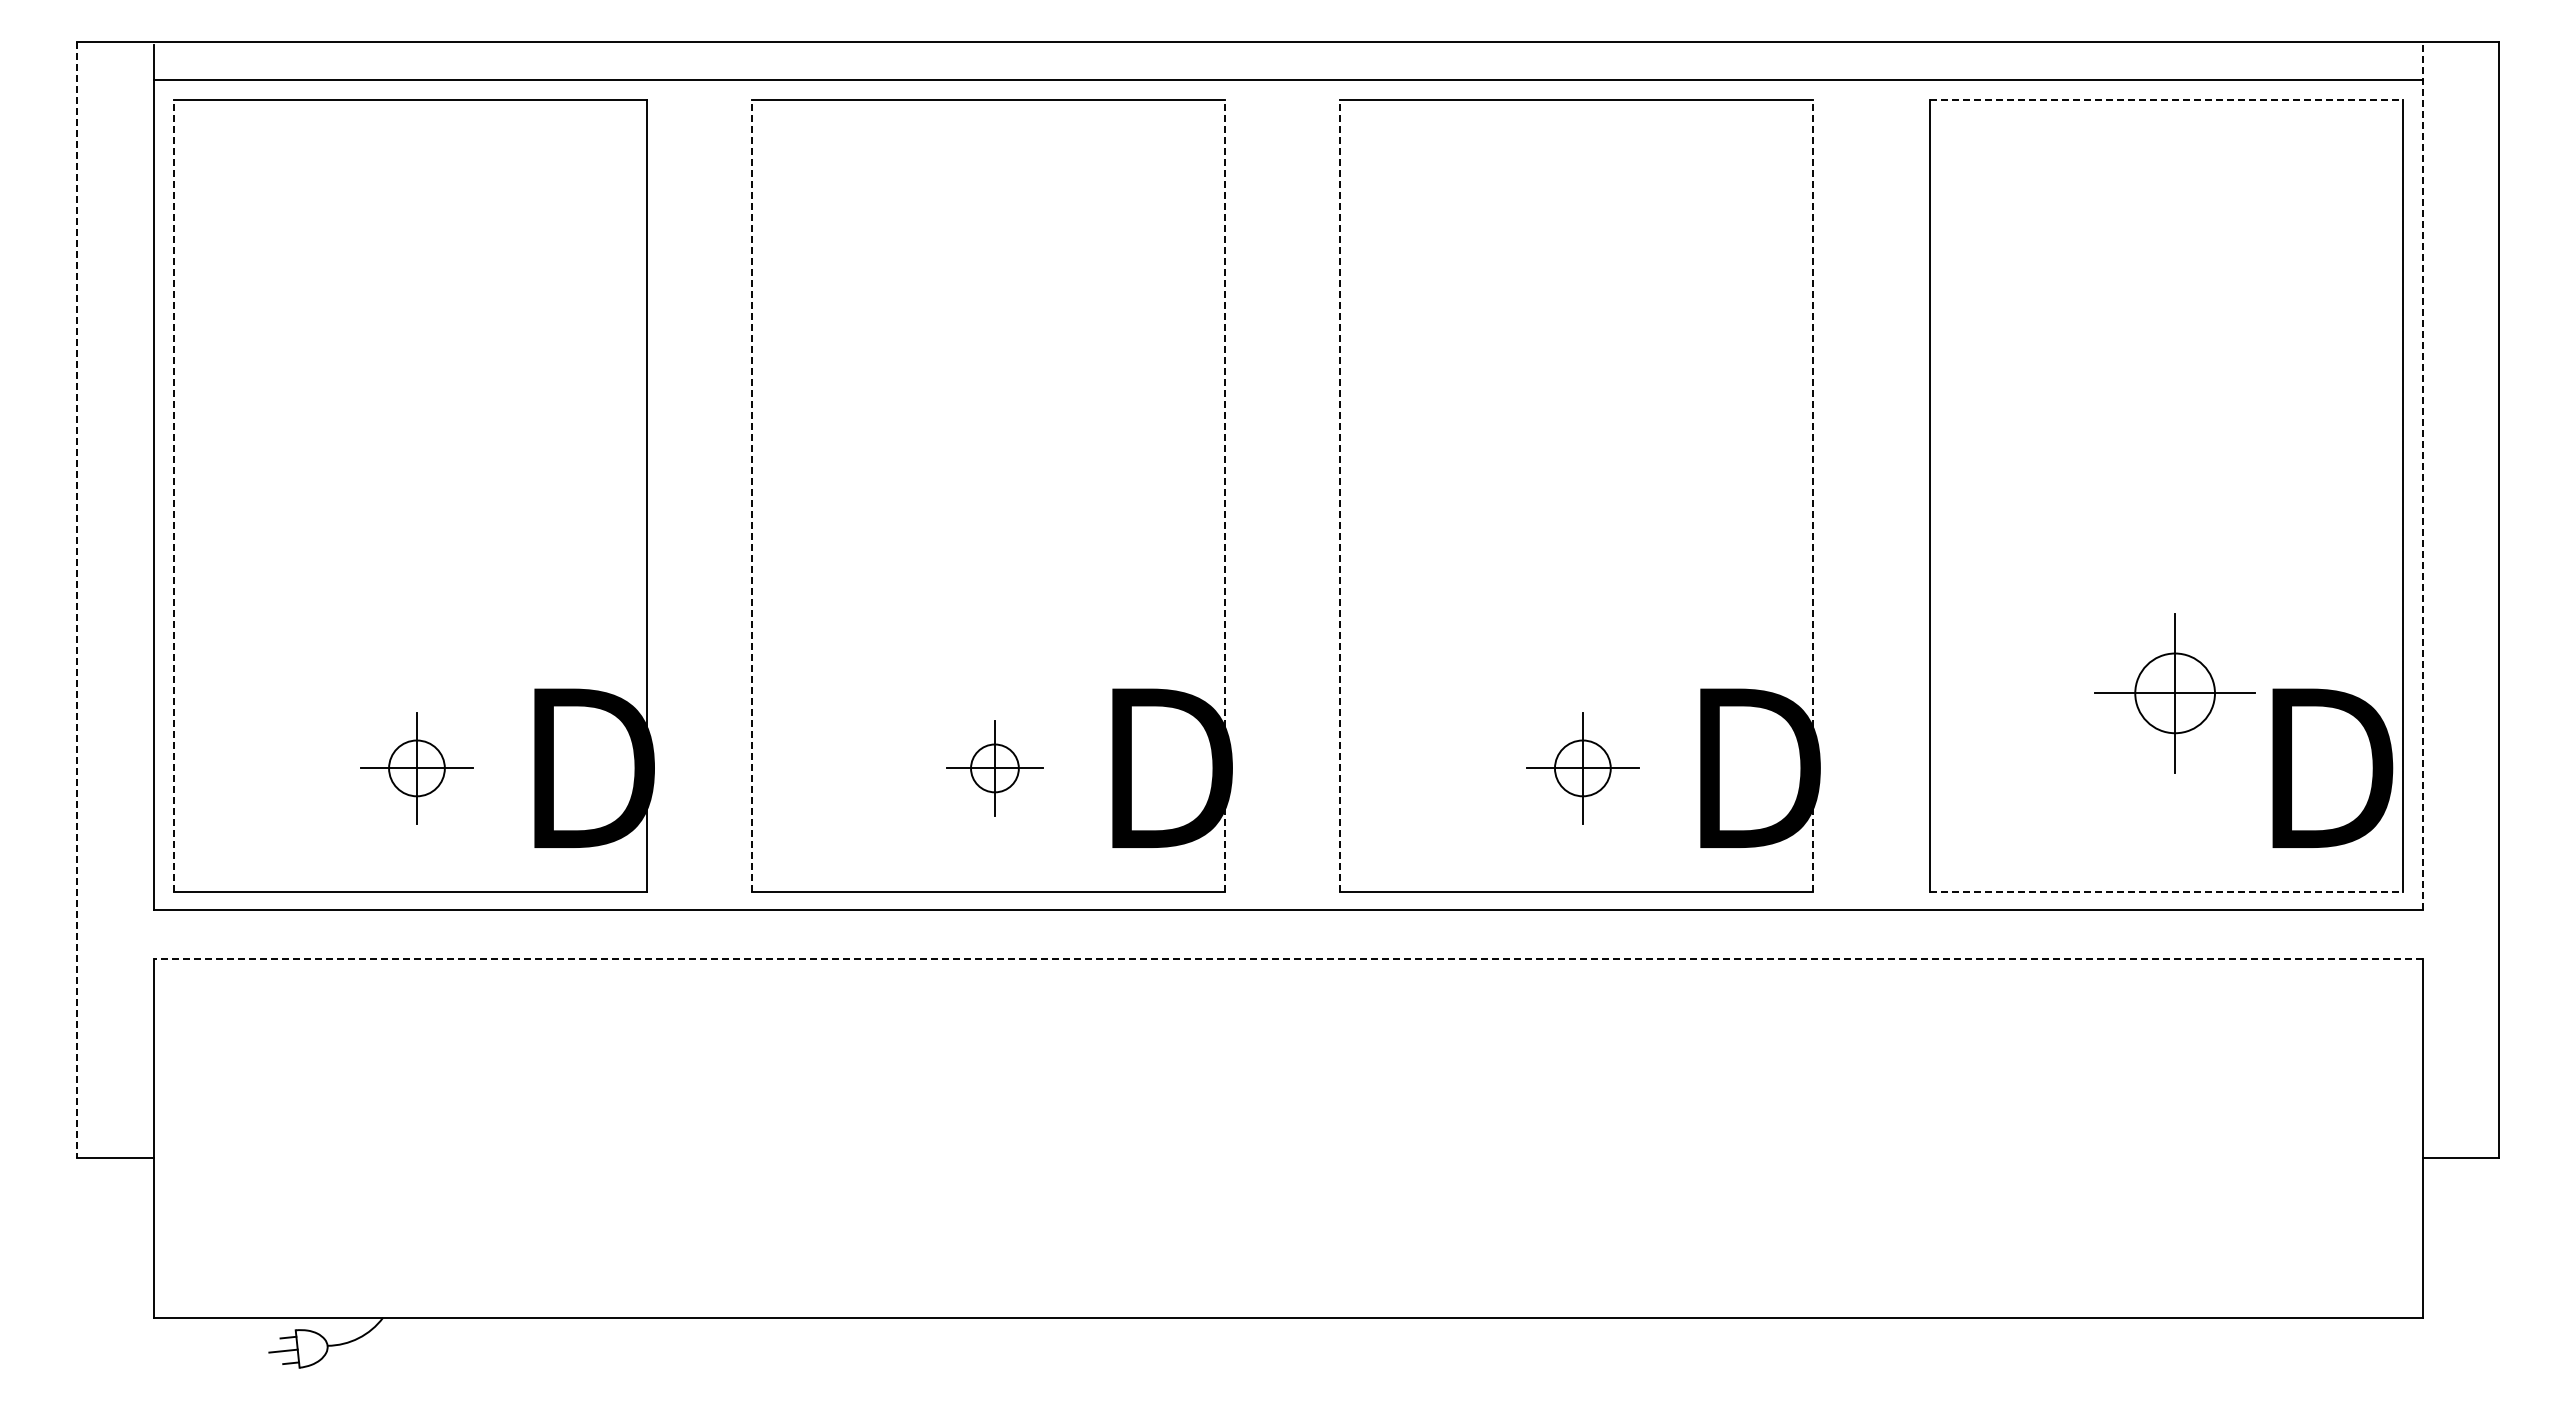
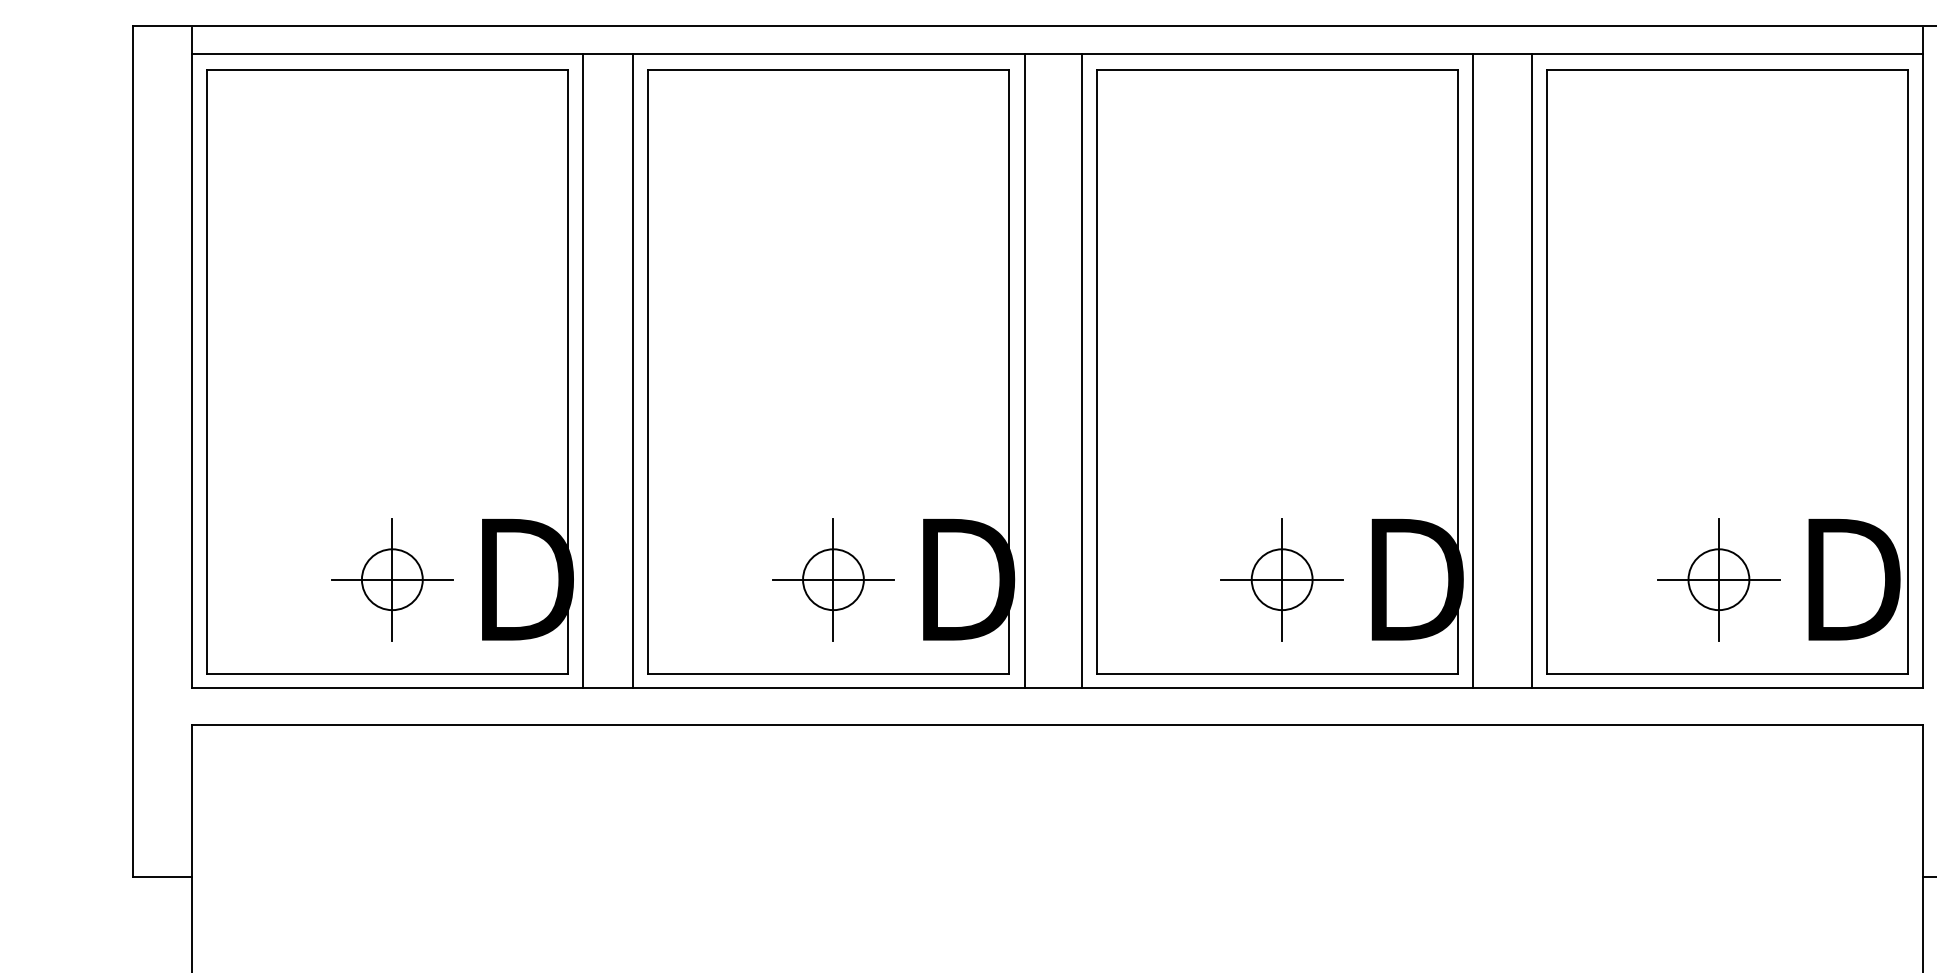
line: (2166, 100) -> (1727, 70), dashed -> solid
line: (2422, 477) -> (1923, 357), dashed -> solid
line: (174, 495) -> (207, 371), dashed -> solid
line: (667, 495) -> (583, 371), added
line: (732, 495) -> (633, 371), added
line: (751, 495) -> (647, 371), dashed -> solid
line: (1225, 495) -> (1009, 371), dashed -> solid
line: (1245, 495) -> (1024, 371), added
line: (1319, 495) -> (1081, 371), added
line: (1339, 495) -> (1096, 371), dashed -> solid
line: (1813, 495) -> (1458, 371), dashed -> solid
line: (1833, 495) -> (1473, 371), added
line: (1909, 495) -> (1531, 371), added
line: (77, 600) -> (133, 451), dashed -> solid
part: (2174, 693) -> (1718, 579), moved
part: (416, 768) -> (392, 579), size x1.43
part: (994, 768) -> (833, 579), size x1.67
part: (1582, 768) -> (1281, 579), size x1.43
line: (2166, 892) -> (1727, 674), dashed -> solid
line: (1287, 959) -> (1056, 725), dashed -> solid

